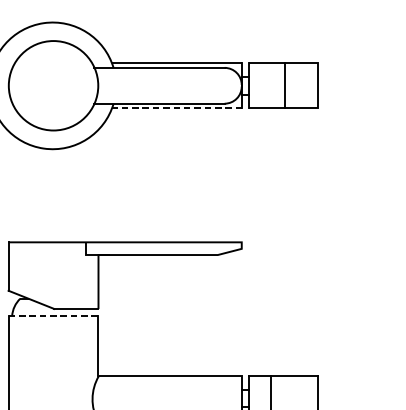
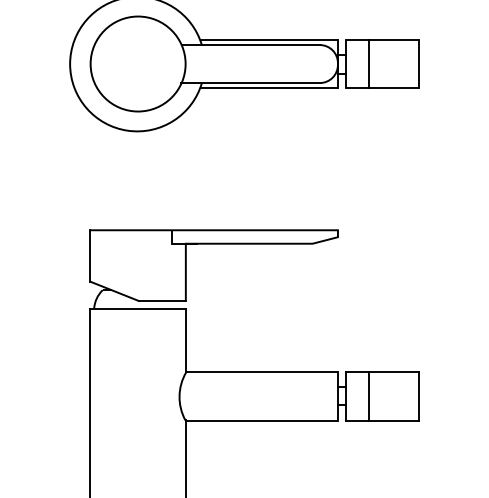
line: (284, 86) -> (368, 64), moved
line: (176, 108) -> (268, 88), dashed -> solid
line: (53, 316) -> (138, 308), dashed -> solid

